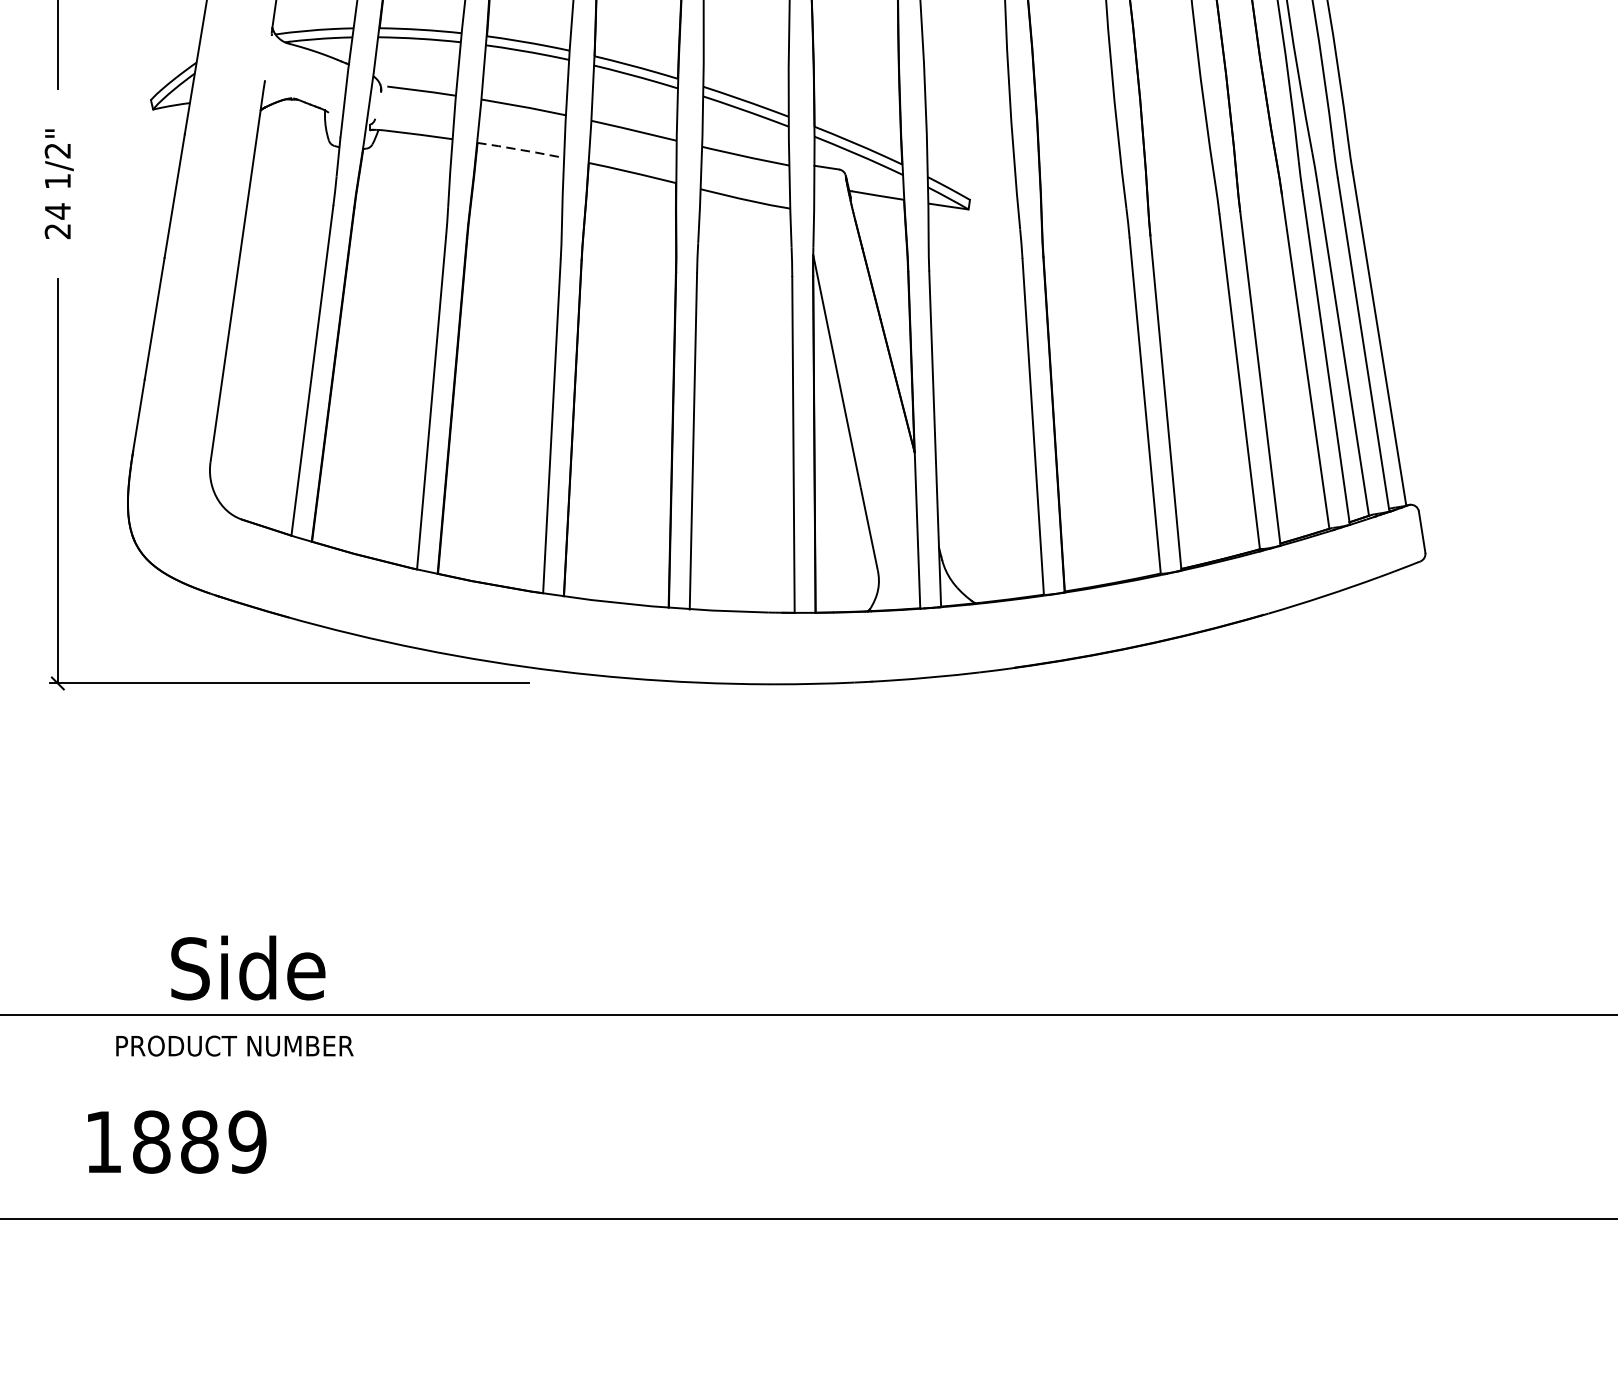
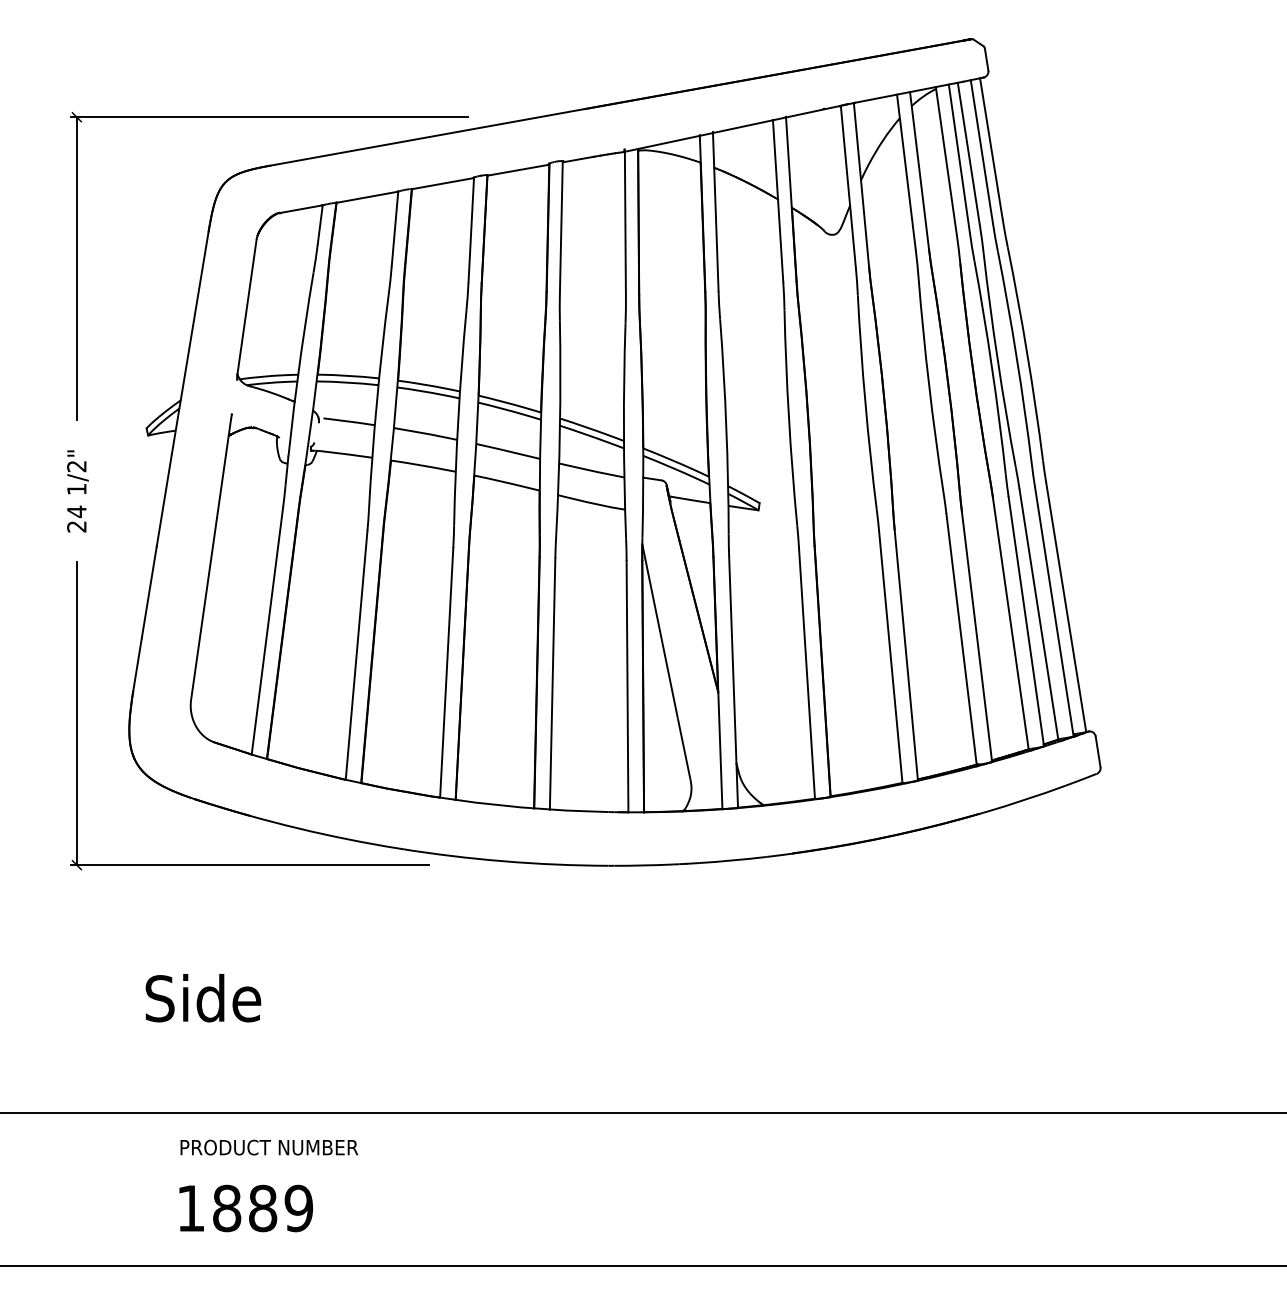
line: (520, 149) -> (423, 465), dashed -> solid
text: (248, 968) -> (203, 998), moved
text: (235, 1045) -> (269, 1147), moved
text: (176, 1142) -> (245, 1208), moved

